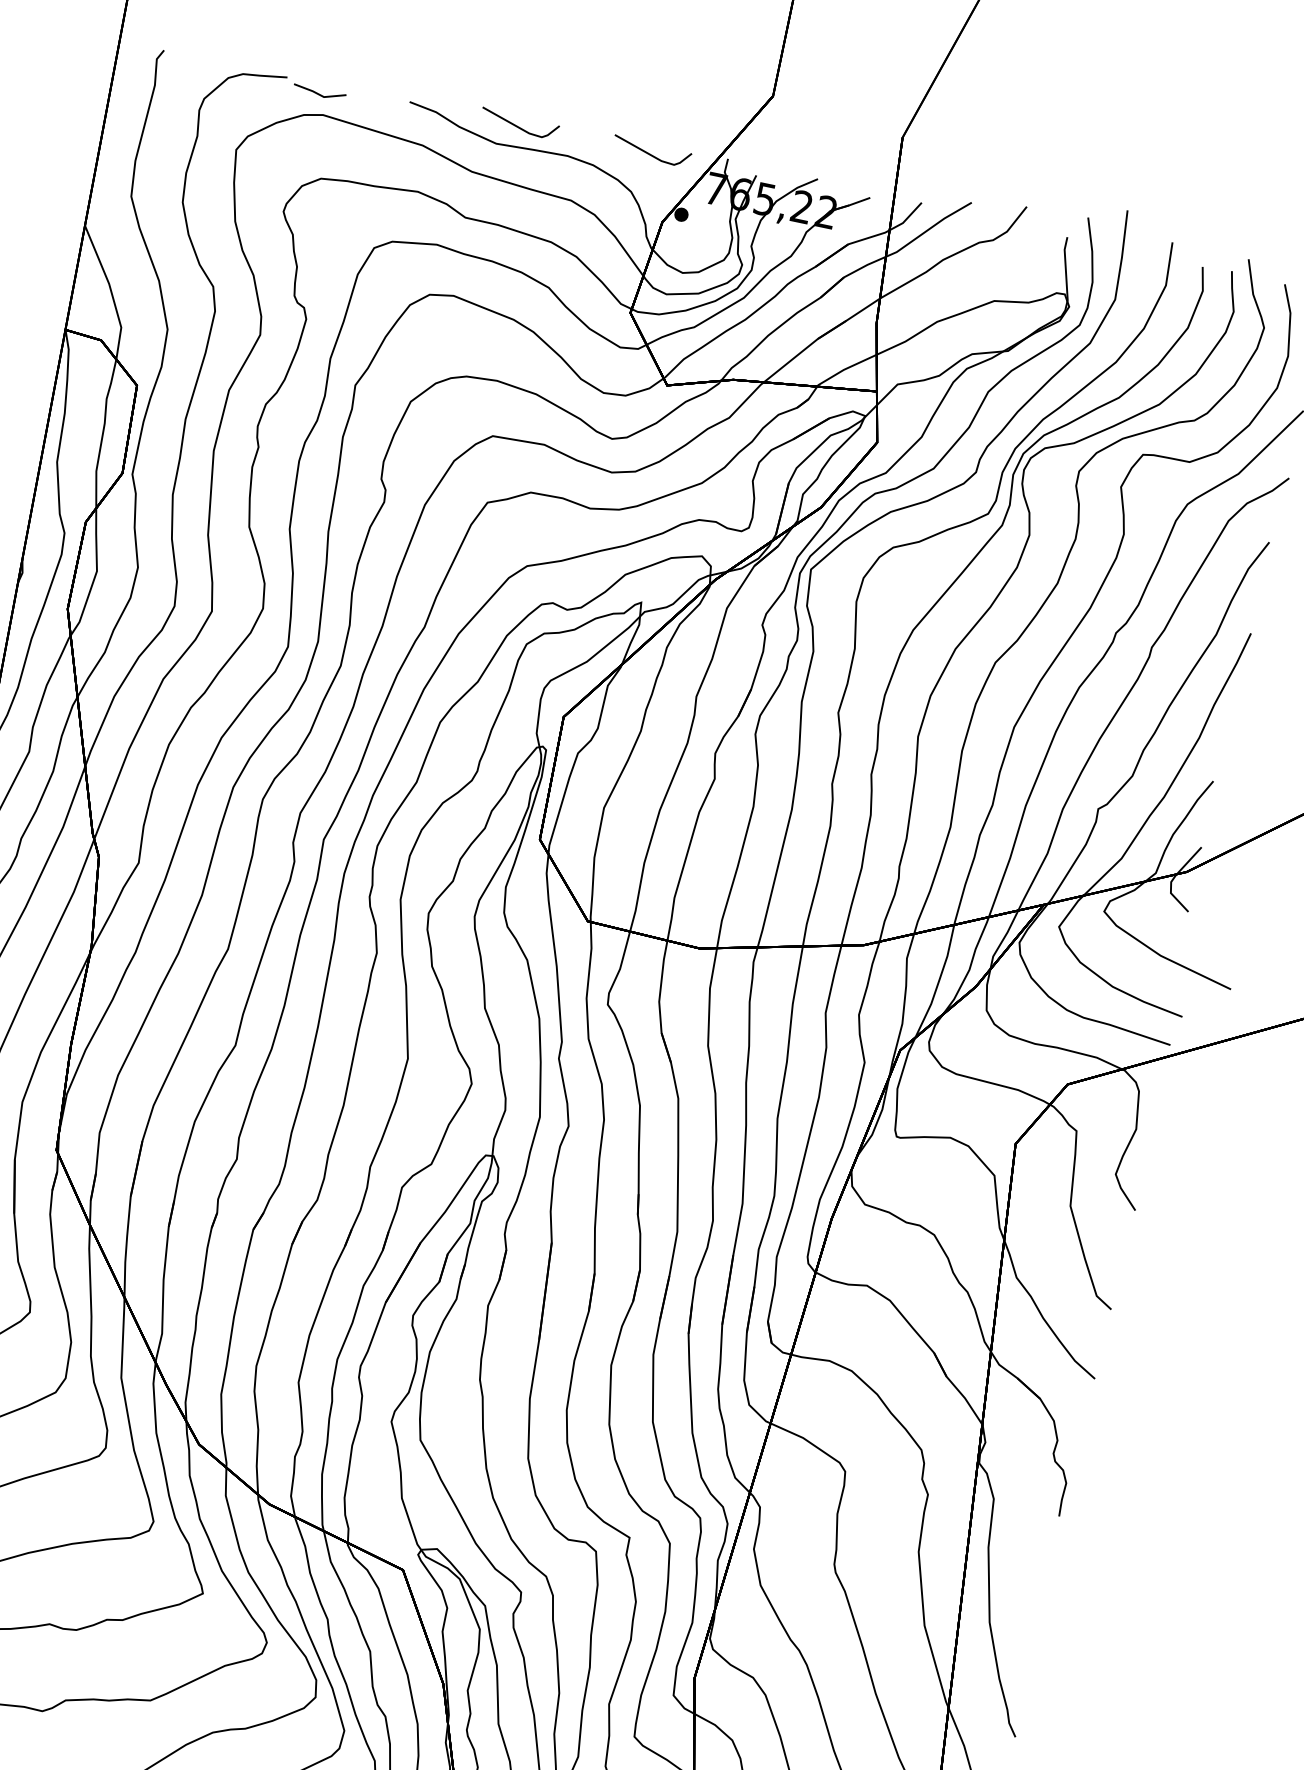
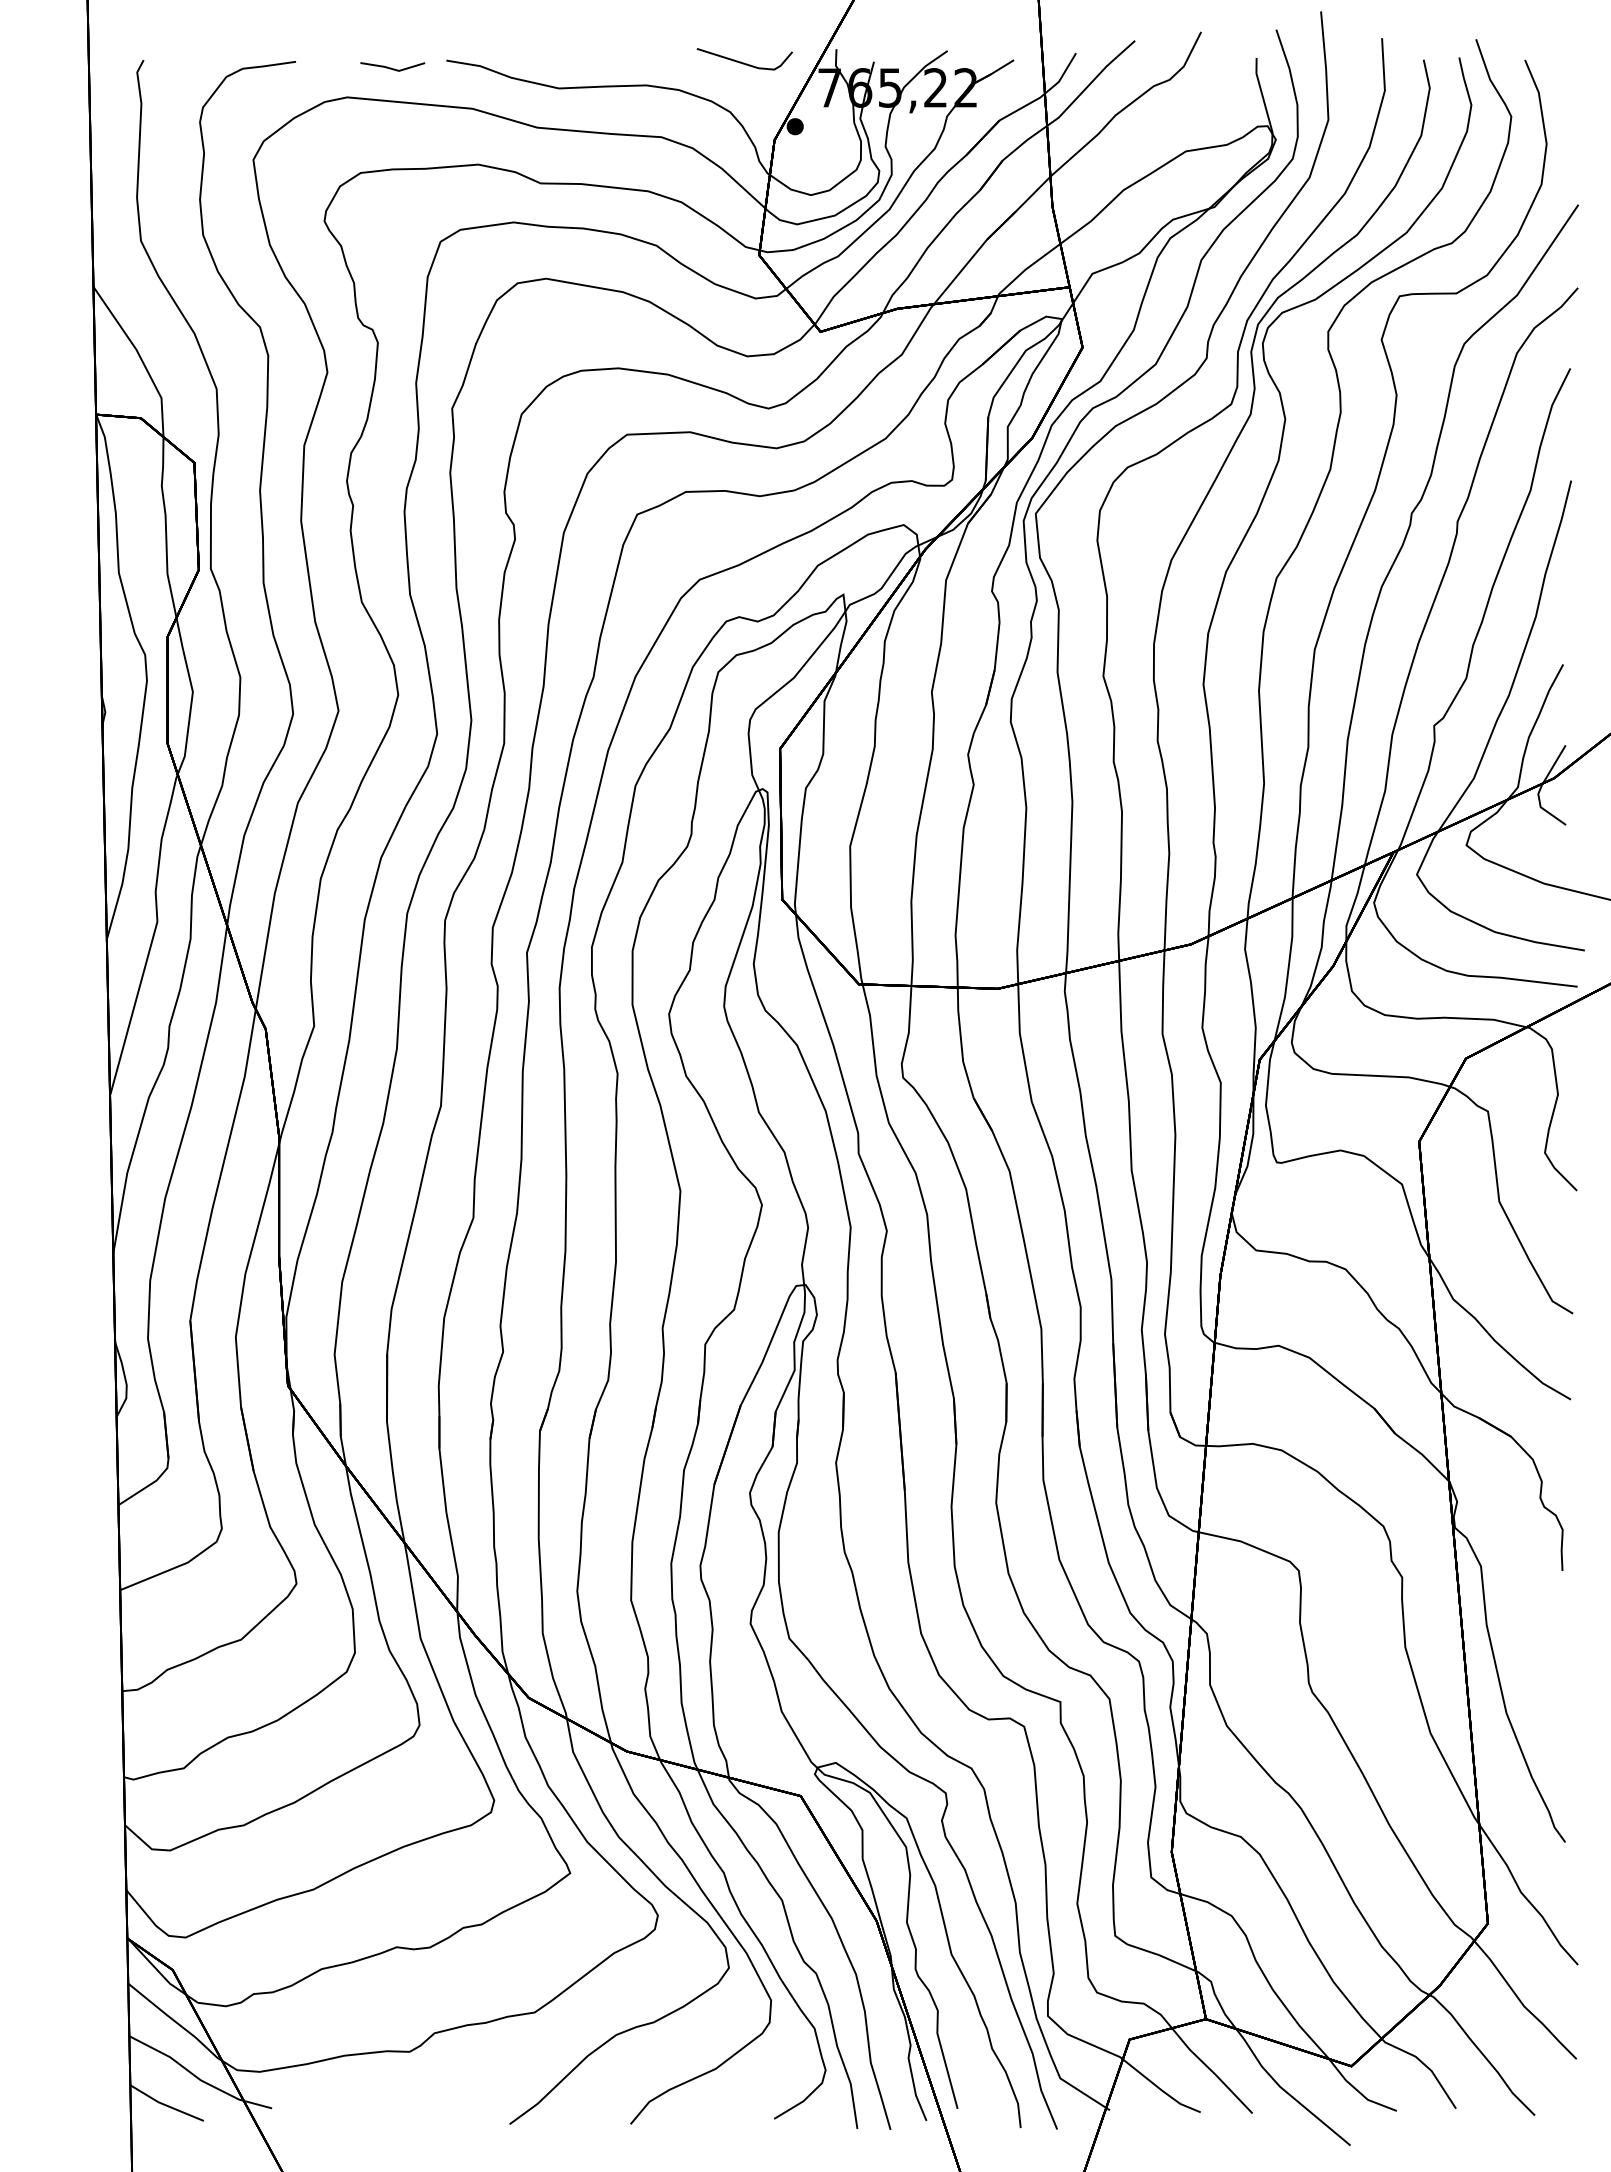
line: (318, 93) -> (391, 67), moved
line: (518, 126) -> (581, 62), removed

